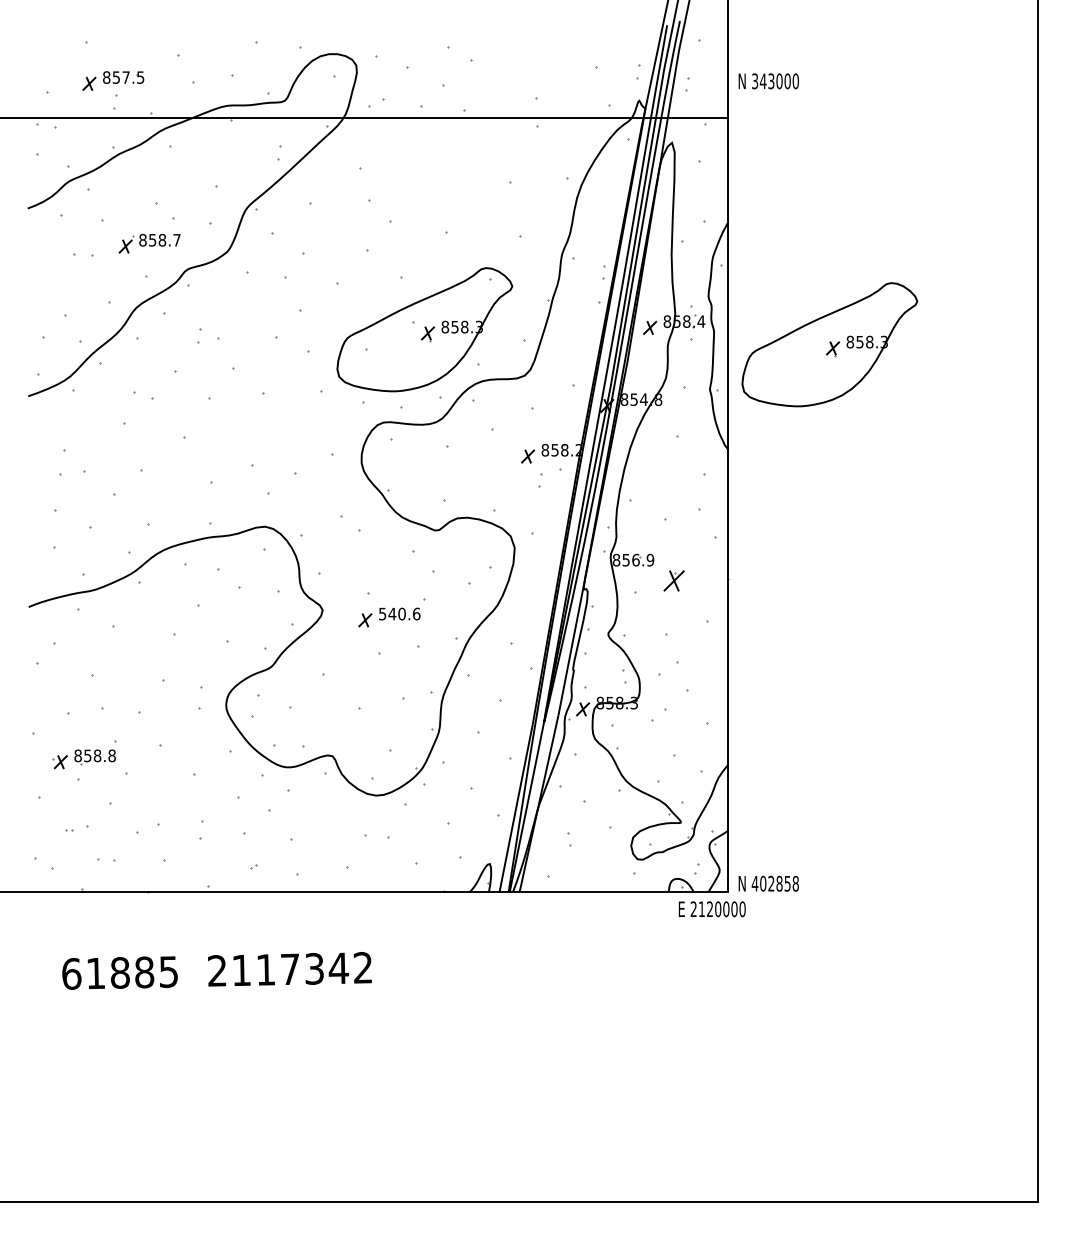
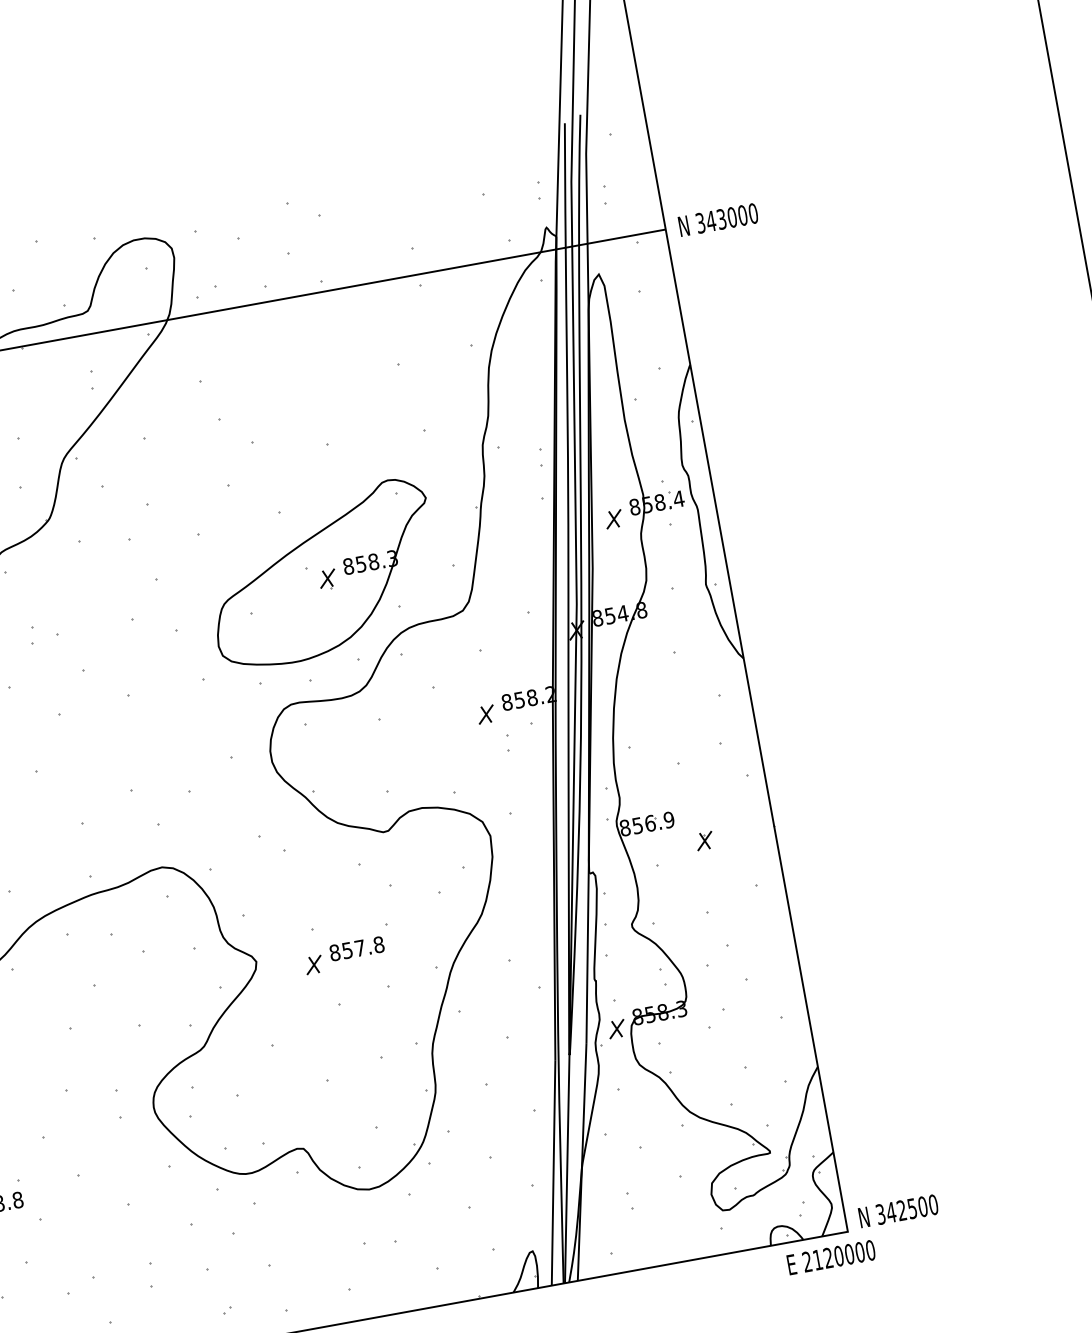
text: (768, 81) -> (718, 220), moved
part: (829, 344) -> (850, 498), removed
part: (674, 580) -> (705, 840), size x0.62
text: (399, 613) -> (356, 948), 540.6 -> 857.8
text: (774, 883) -> (905, 1209), 402858 -> 342500

